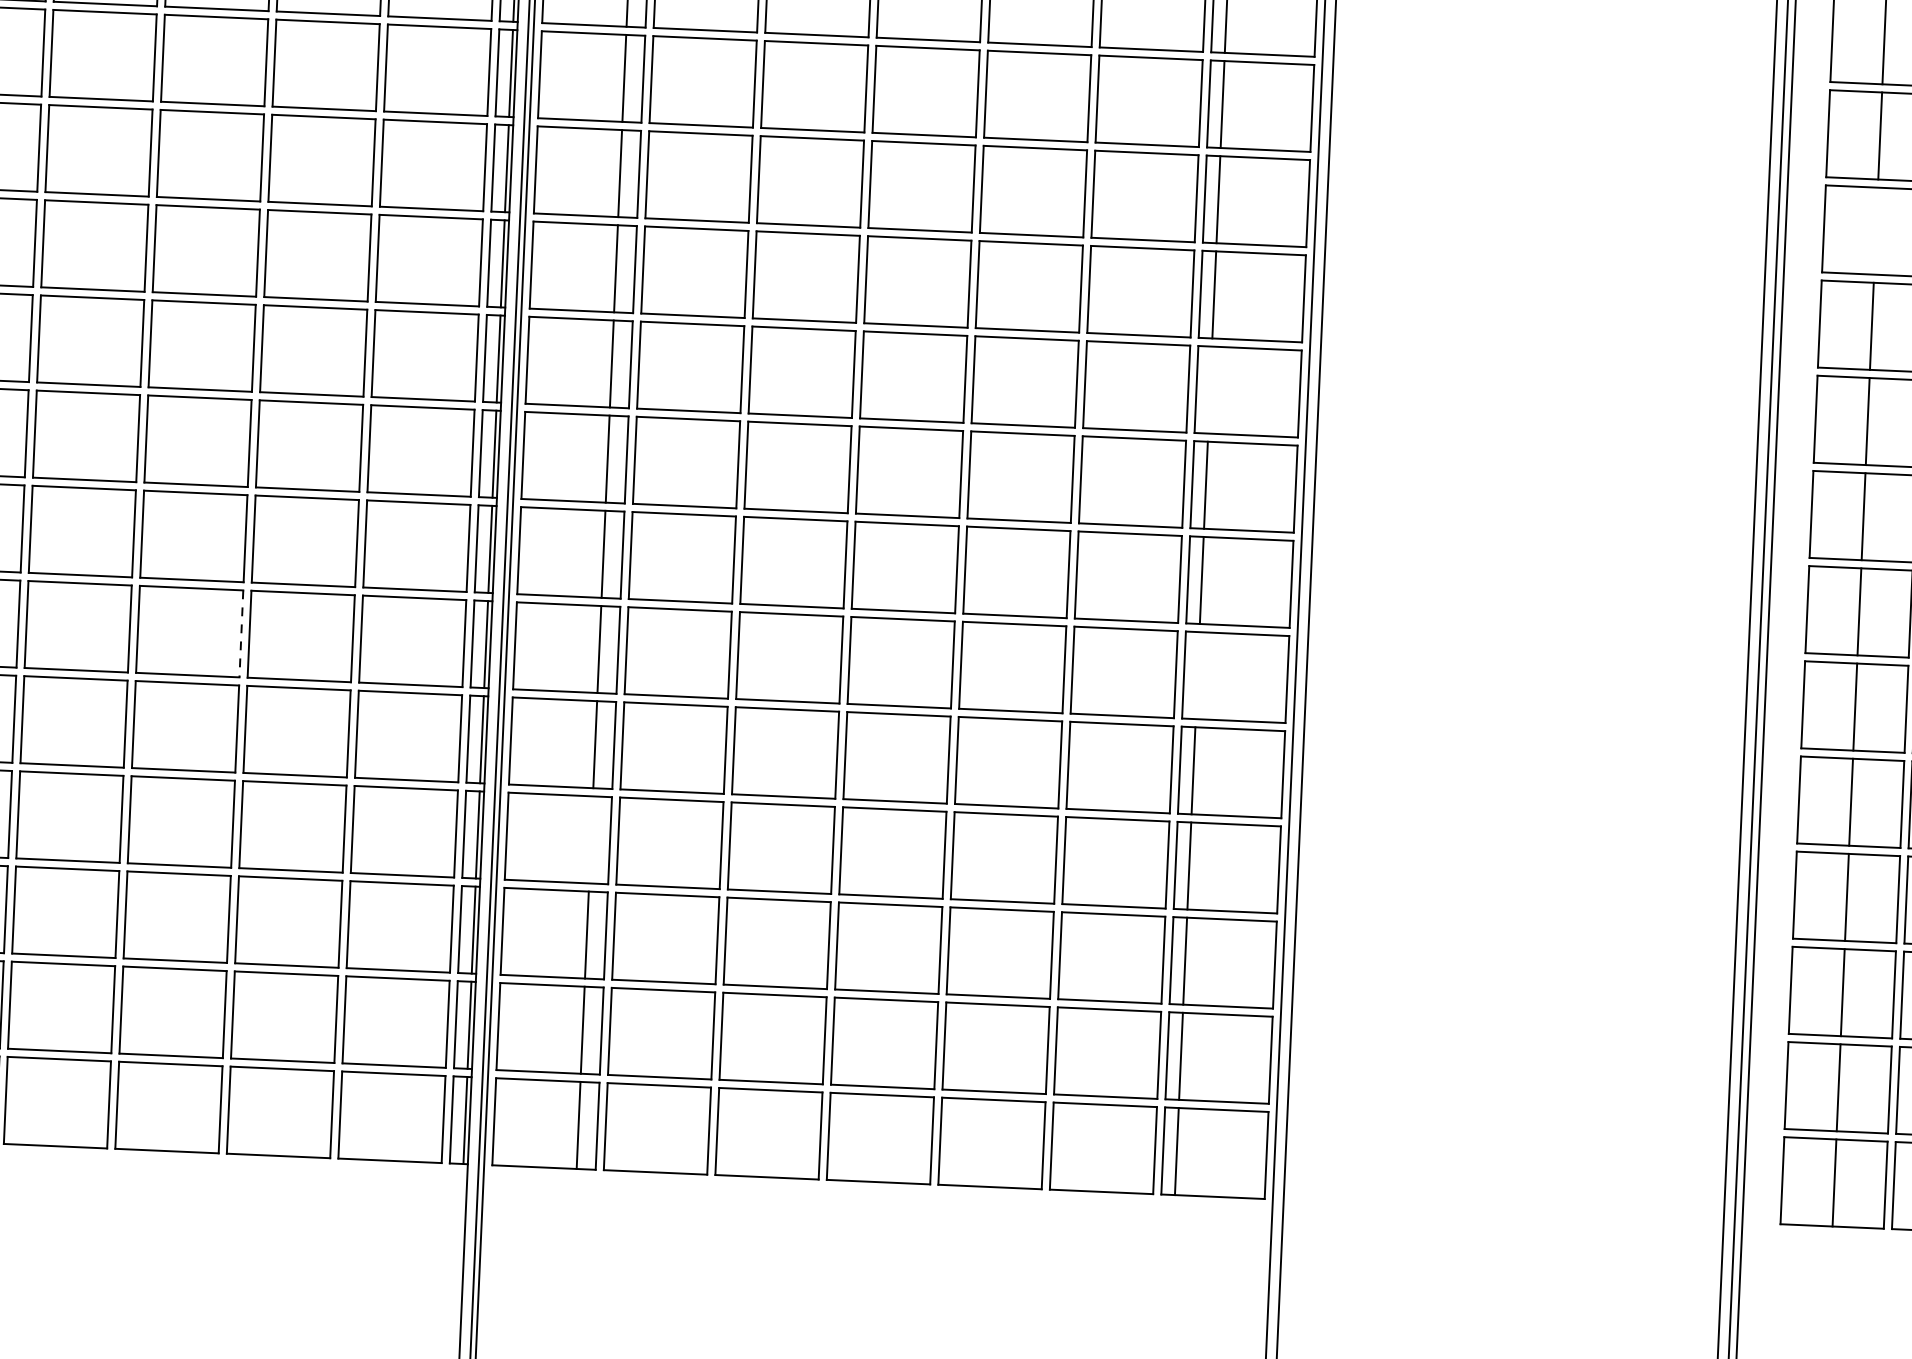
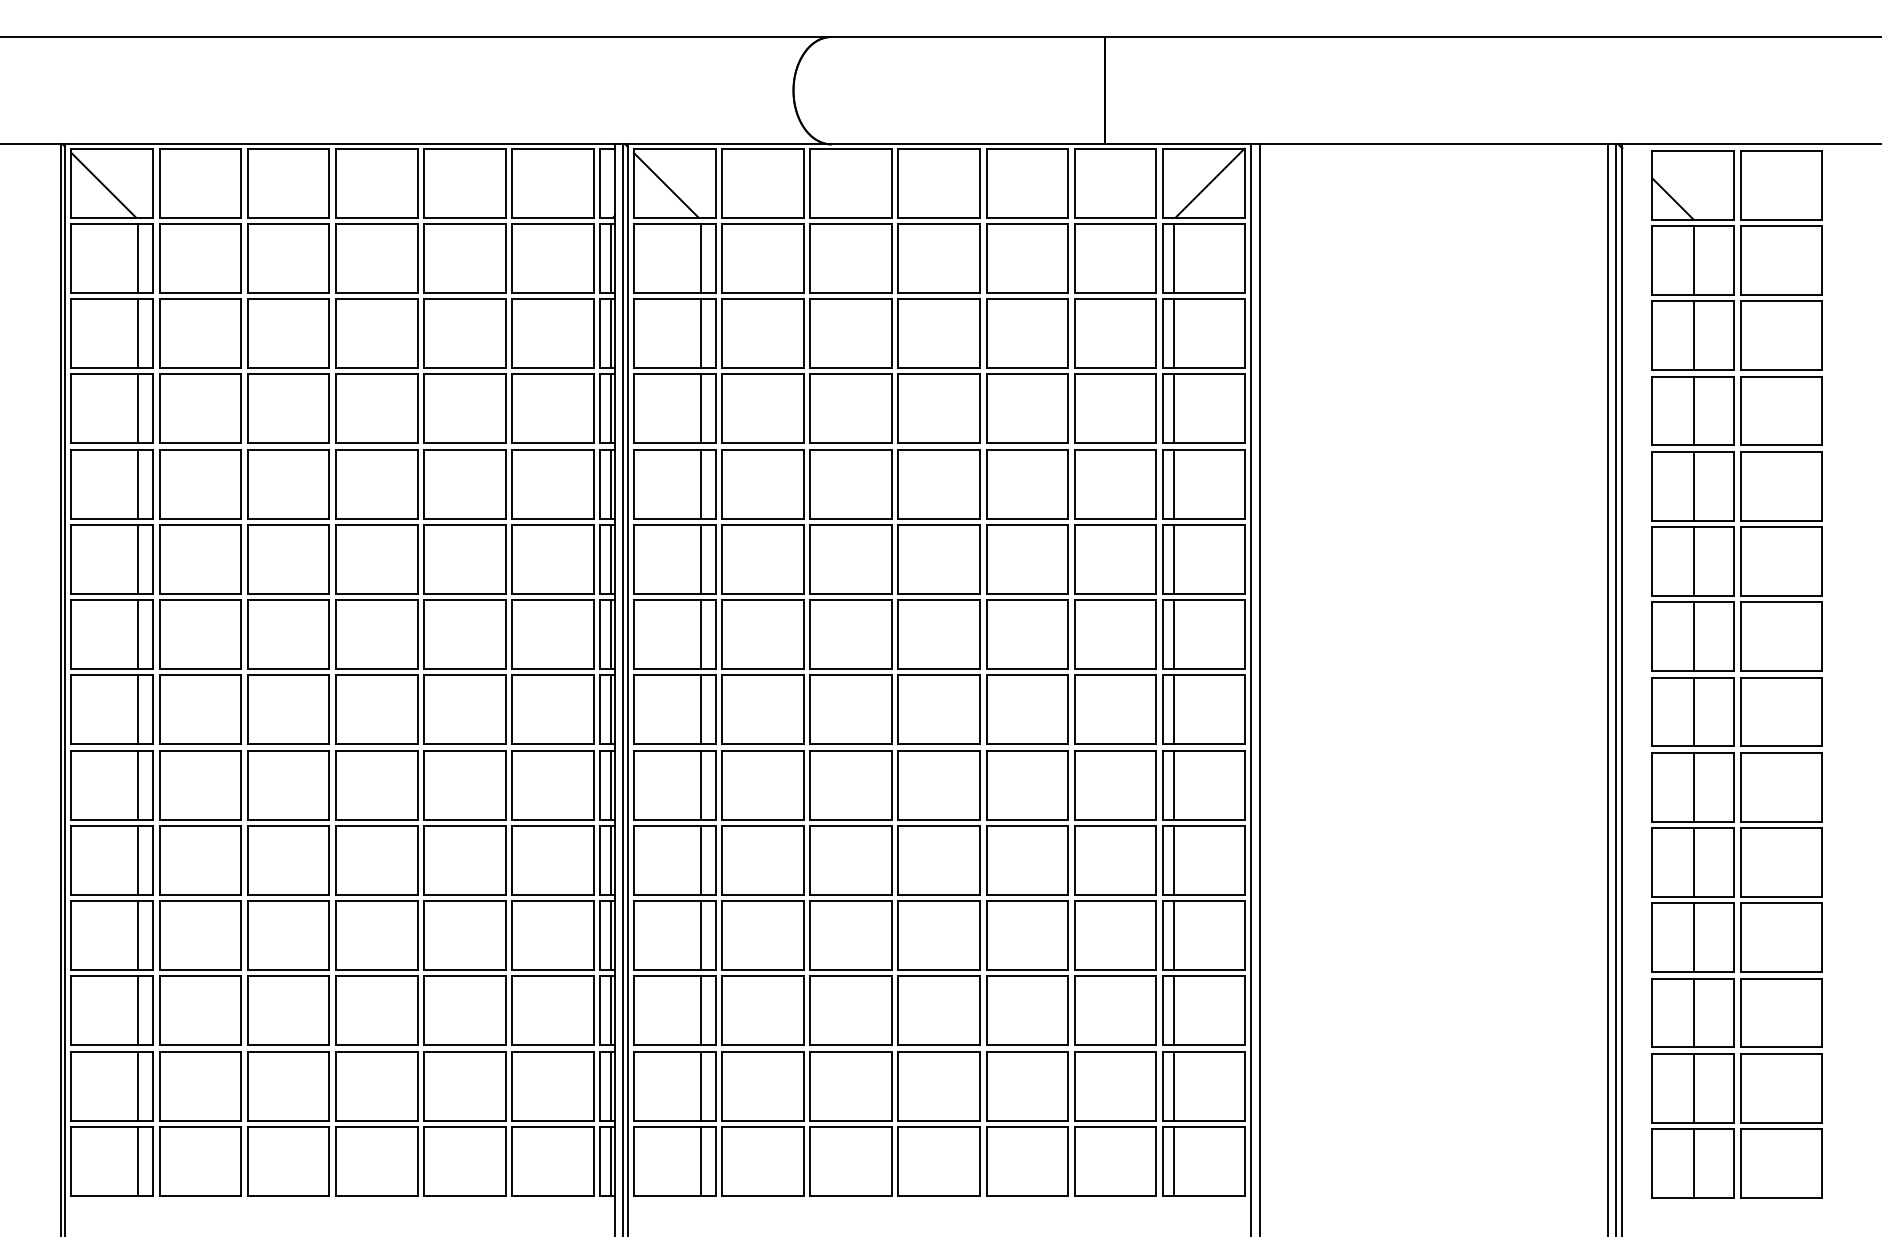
line: (1875, 230) -> (1693, 410), added
line: (1209, 390) -> (1173, 559), added
line: (241, 634) -> (417, 785), dashed -> solid
line: (1197, 674) -> (1173, 784), added
line: (590, 839) -> (700, 935), added

